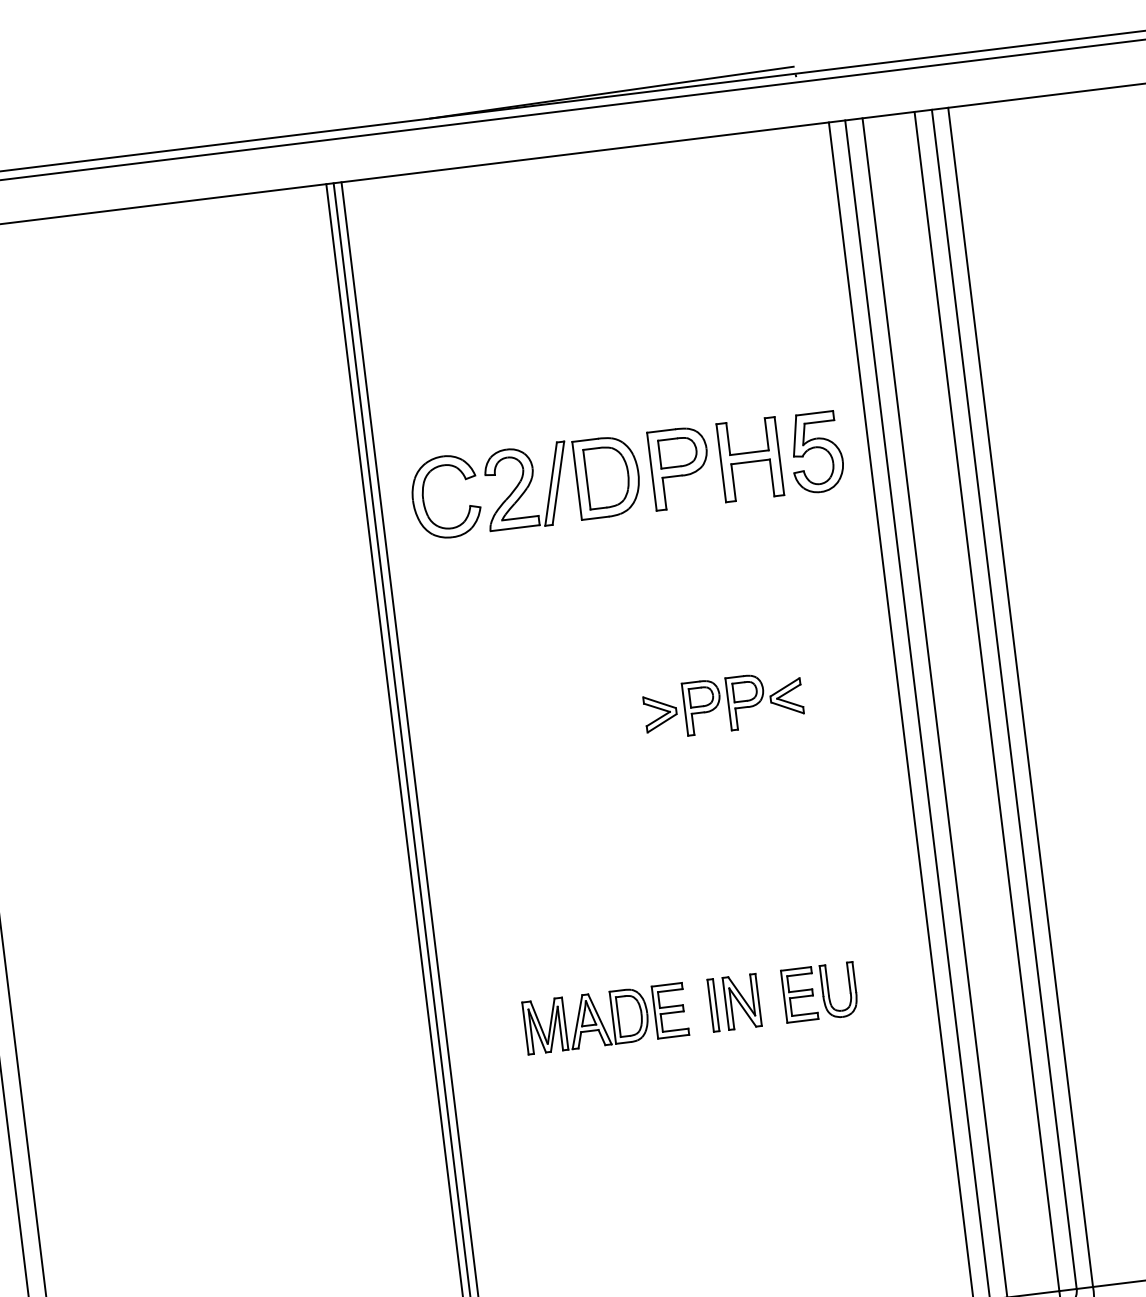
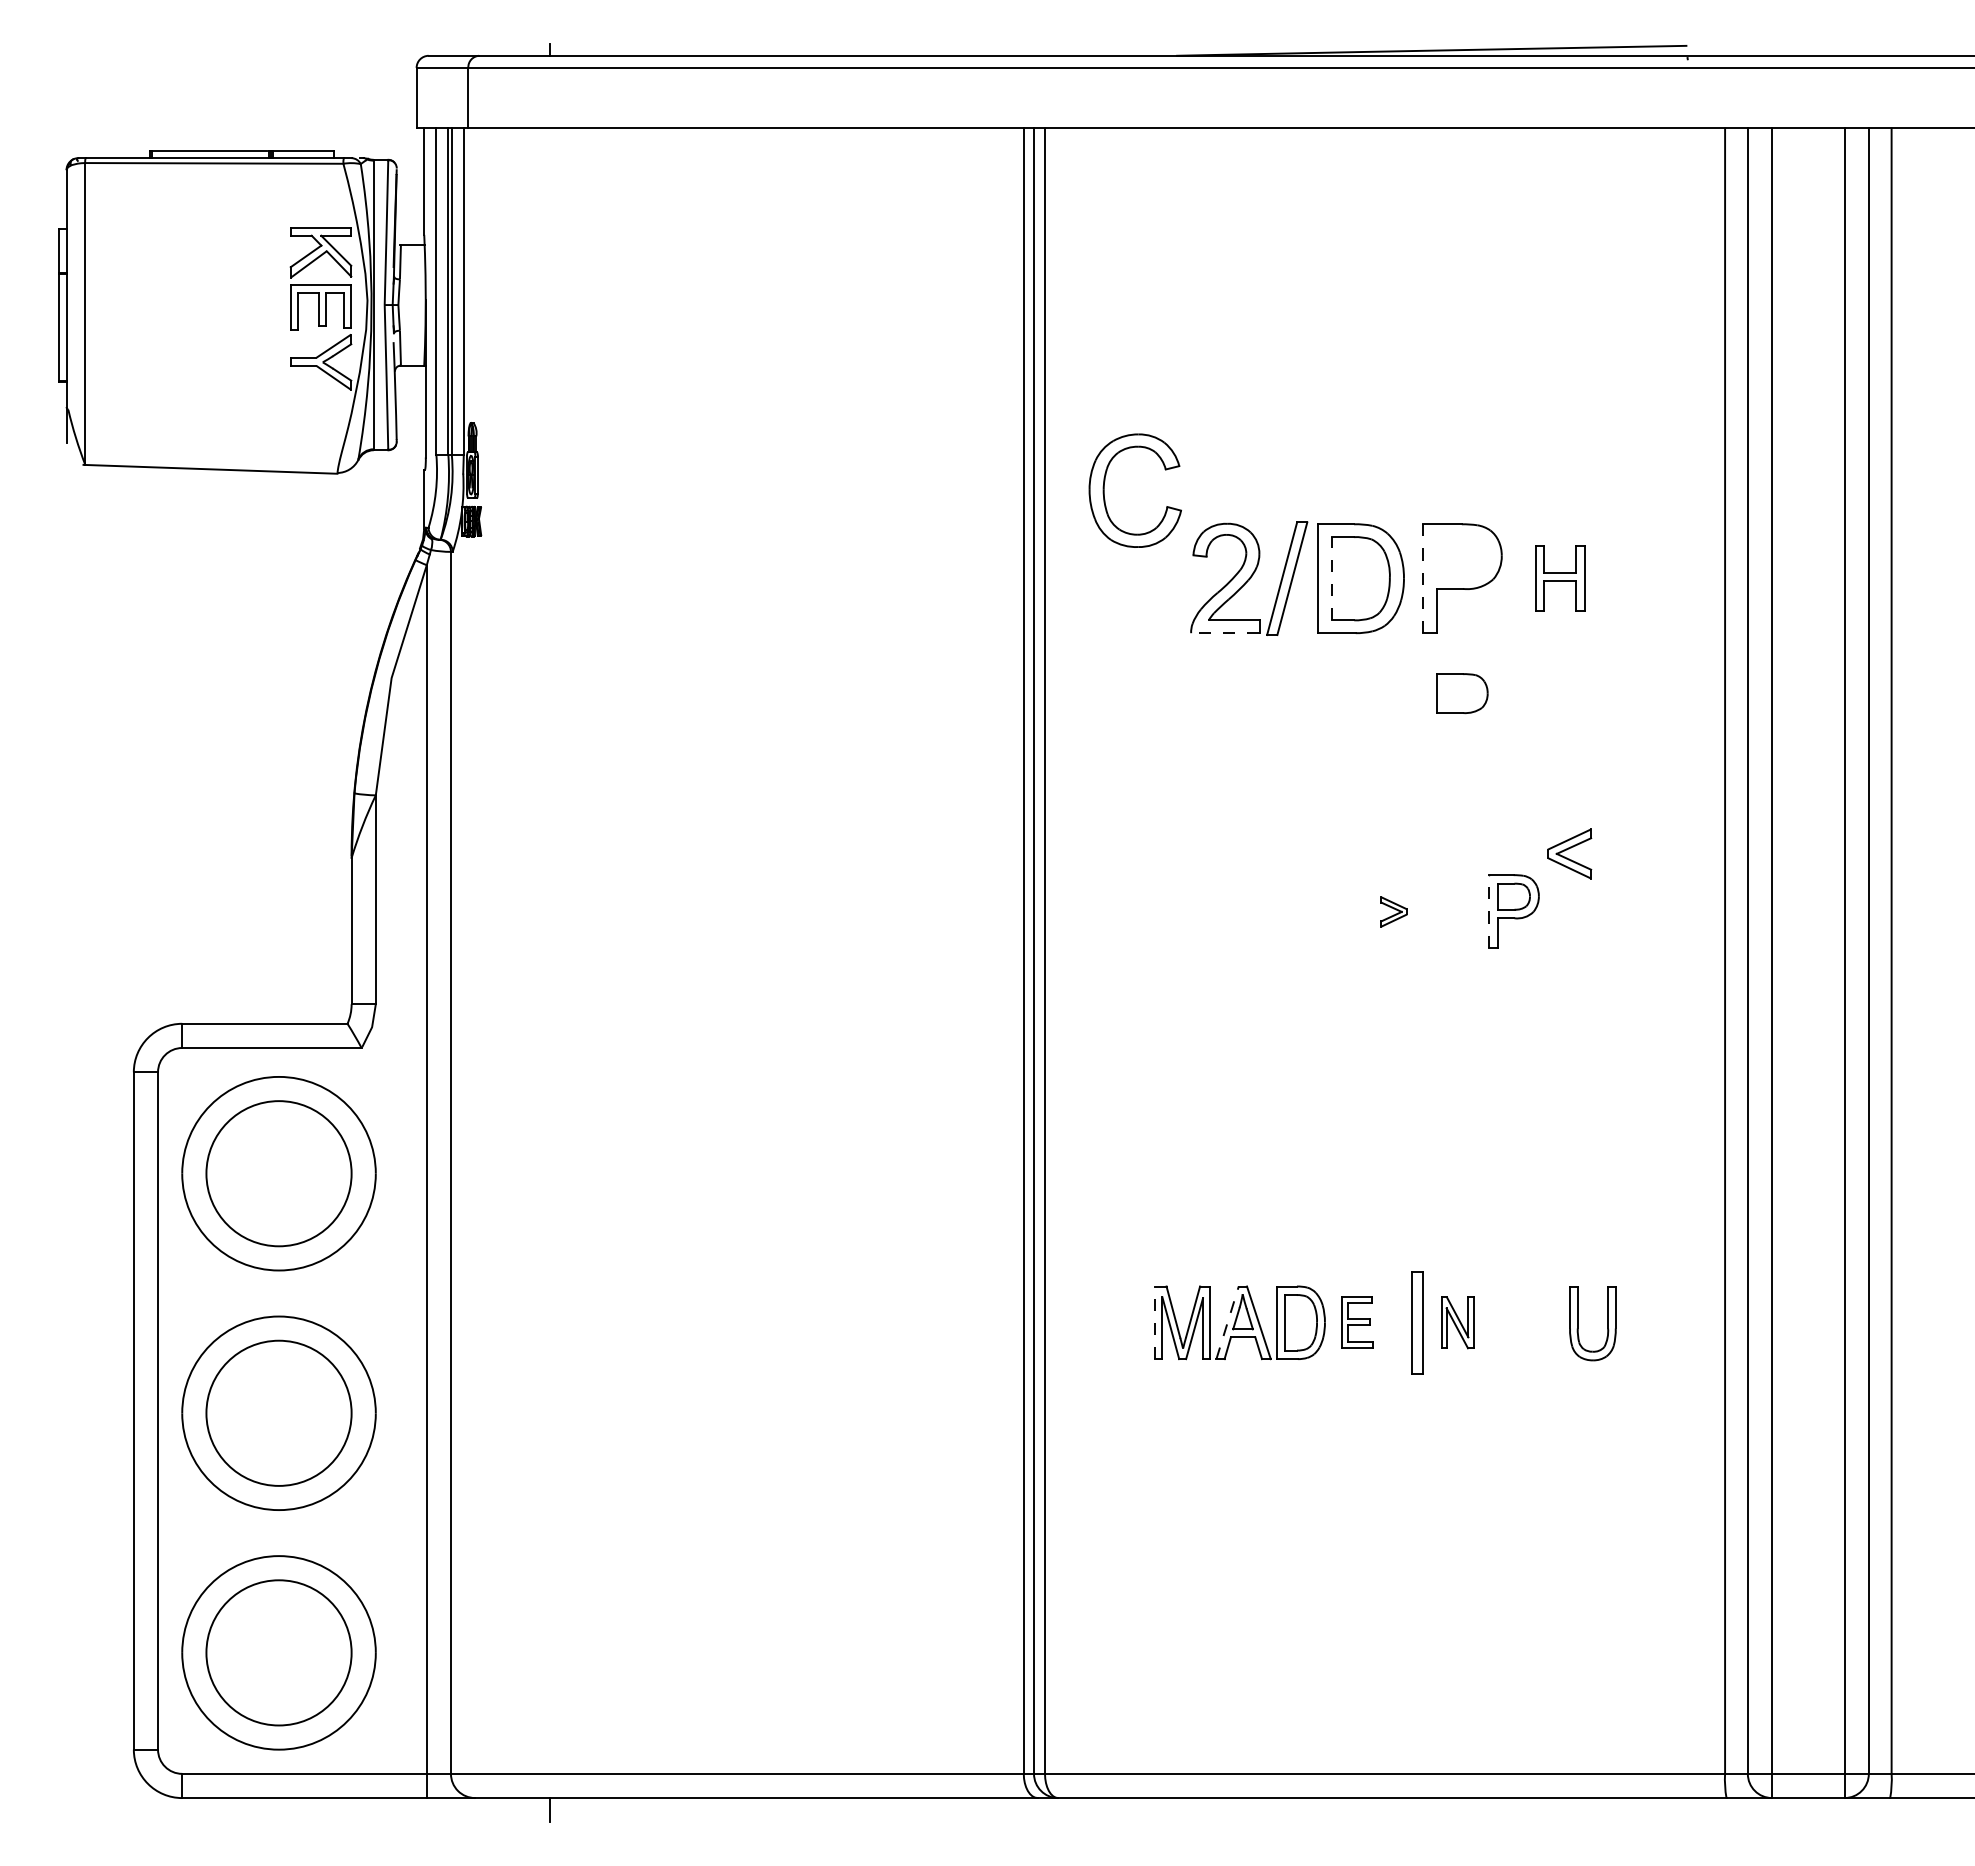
part: (678, 452) -> (1462, 693), moved
part: (816, 452) -> (1652, 579), removed
part: (750, 459) -> (1560, 578), size x0.6
line: (651, 471) -> (1422, 578), solid -> dashed
line: (587, 479) -> (1332, 578), solid -> dashed
part: (423, 499) -> (1104, 490), moved
line: (514, 528) -> (1224, 633), solid -> dashed
part: (786, 697) -> (1569, 853), moved
line: (728, 703) -> (1489, 910), solid -> dashed
part: (702, 707) -> (1452, 911), removed
part: (660, 712) -> (1393, 911), size x0.6
part: (799, 994) -> (1537, 1322), removed
part: (742, 1001) -> (1457, 1322), size x0.7
part: (712, 1005) -> (1416, 1322), size x1.4
part: (670, 1010) -> (1357, 1322), size x0.7
line: (577, 1021) -> (1227, 1322), solid -> dashed
line: (525, 1028) -> (1155, 1322), solid -> dashed

